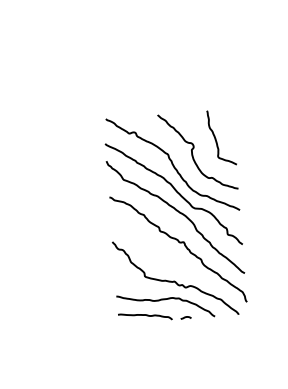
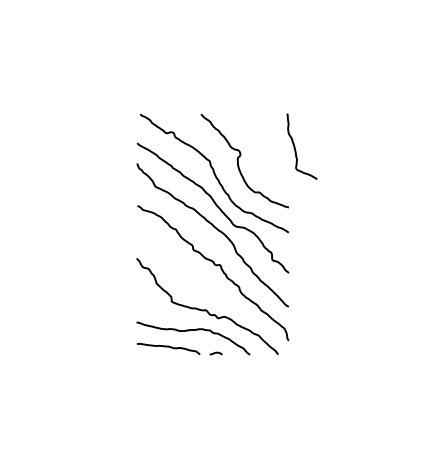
curve: (216, 138) -> (295, 146), moved

